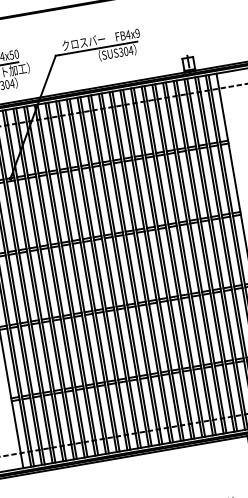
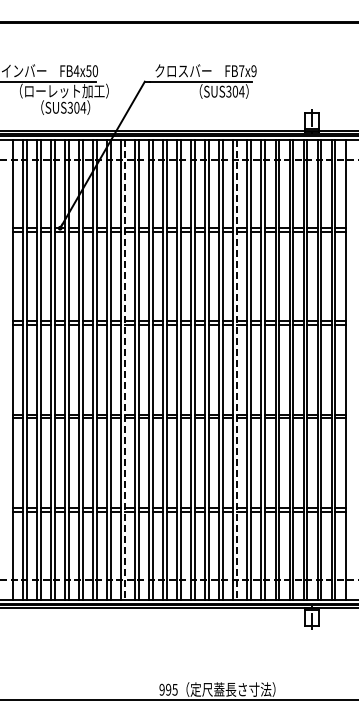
text: (128, 34) -> (241, 70), FB4x9 -> FB7x9
line: (164, 262) -> (237, 369), solid -> dashed
line: (78, 277) -> (125, 369), solid -> dashed

